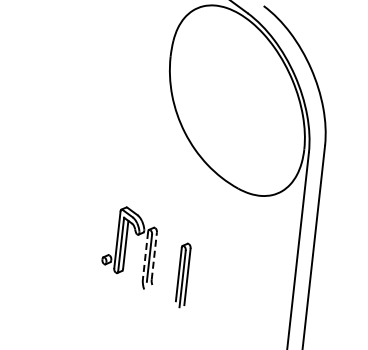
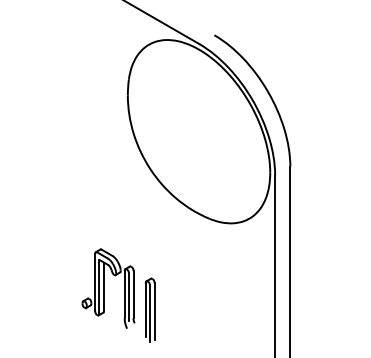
line: (145, 255) -> (124, 294), dashed -> solid
line: (154, 256) -> (133, 294), dashed -> solid
part: (183, 274) -> (150, 309), moved

